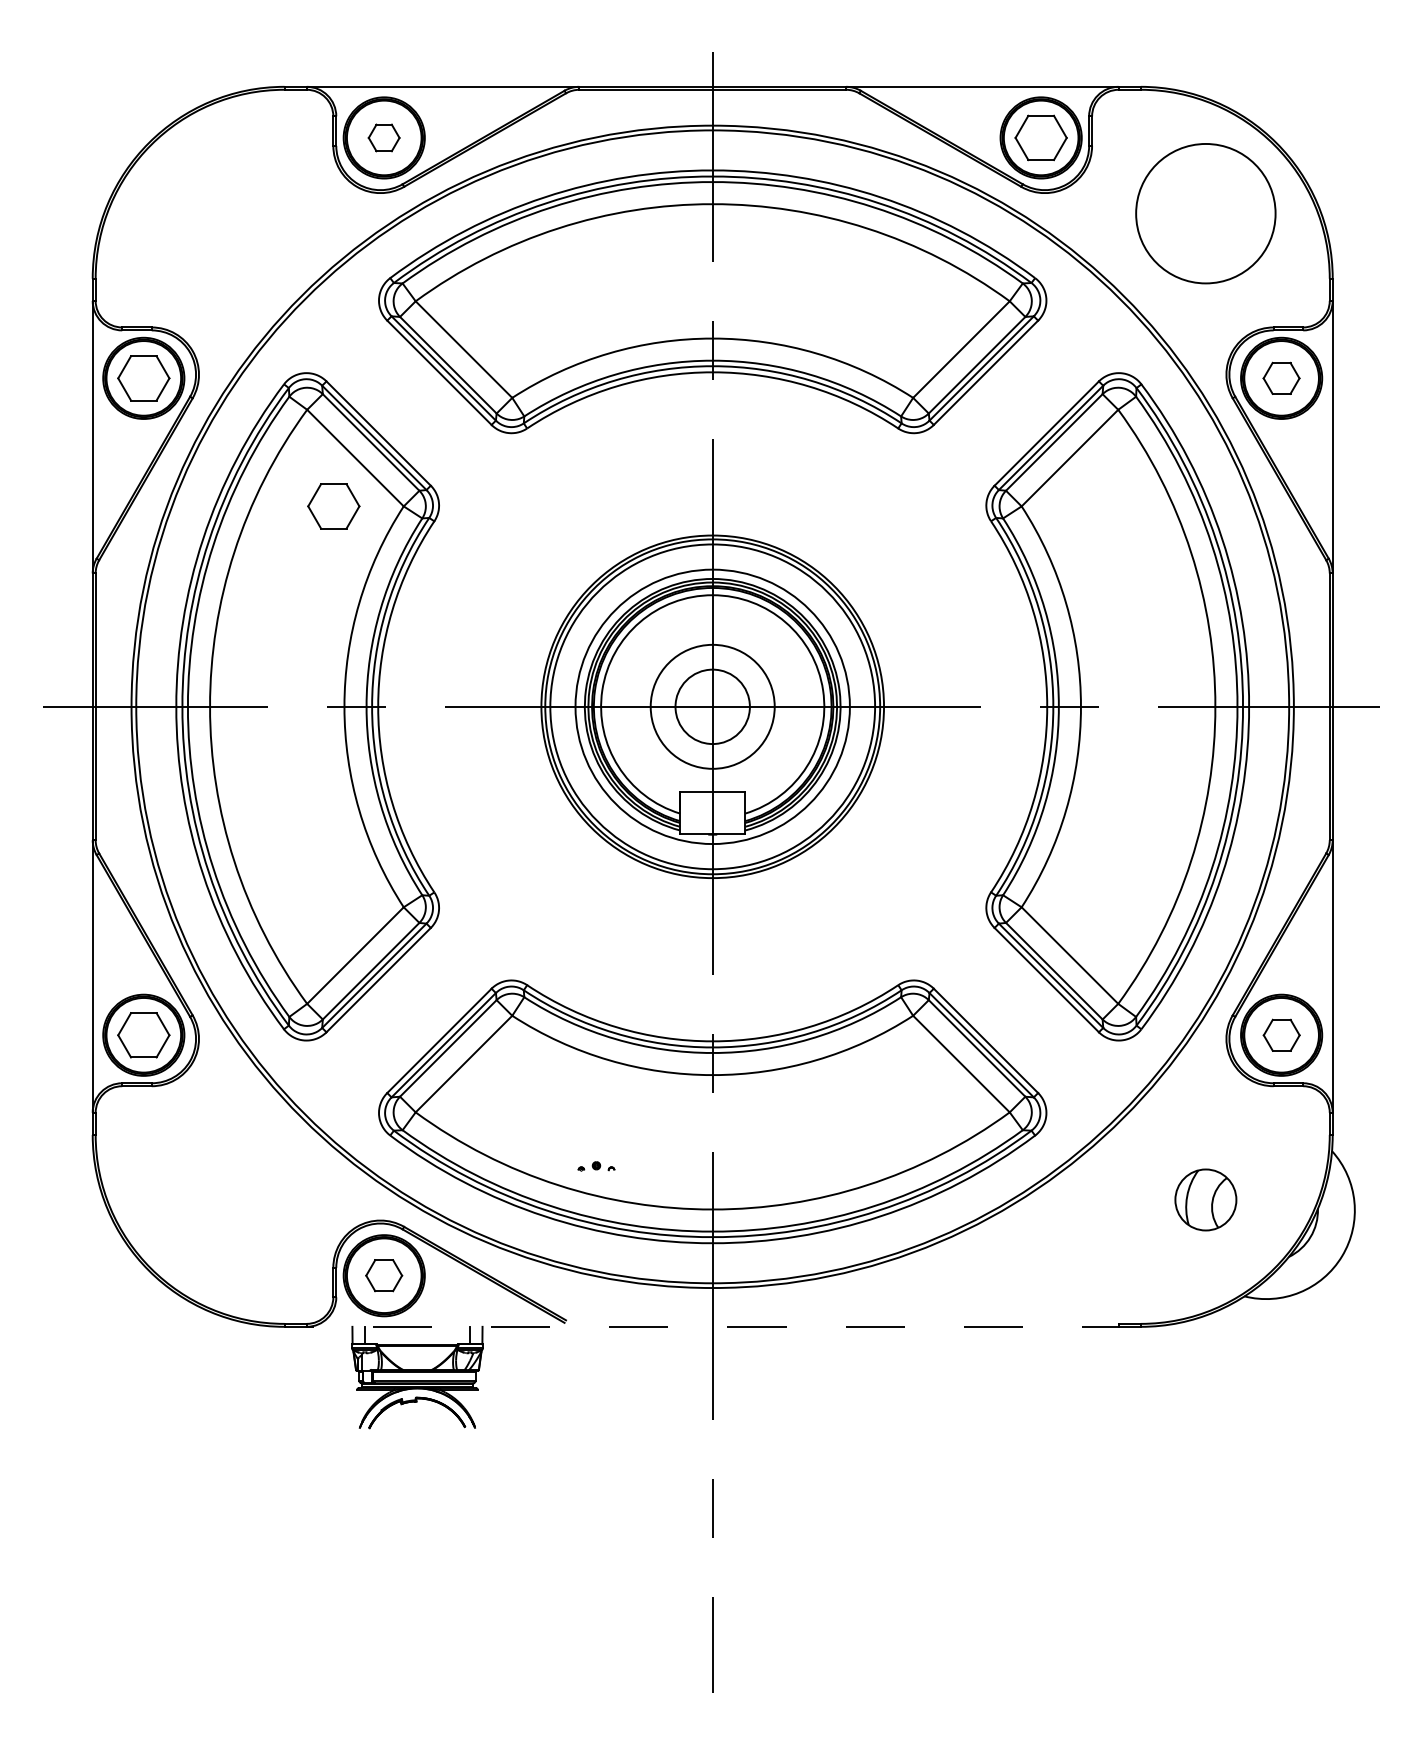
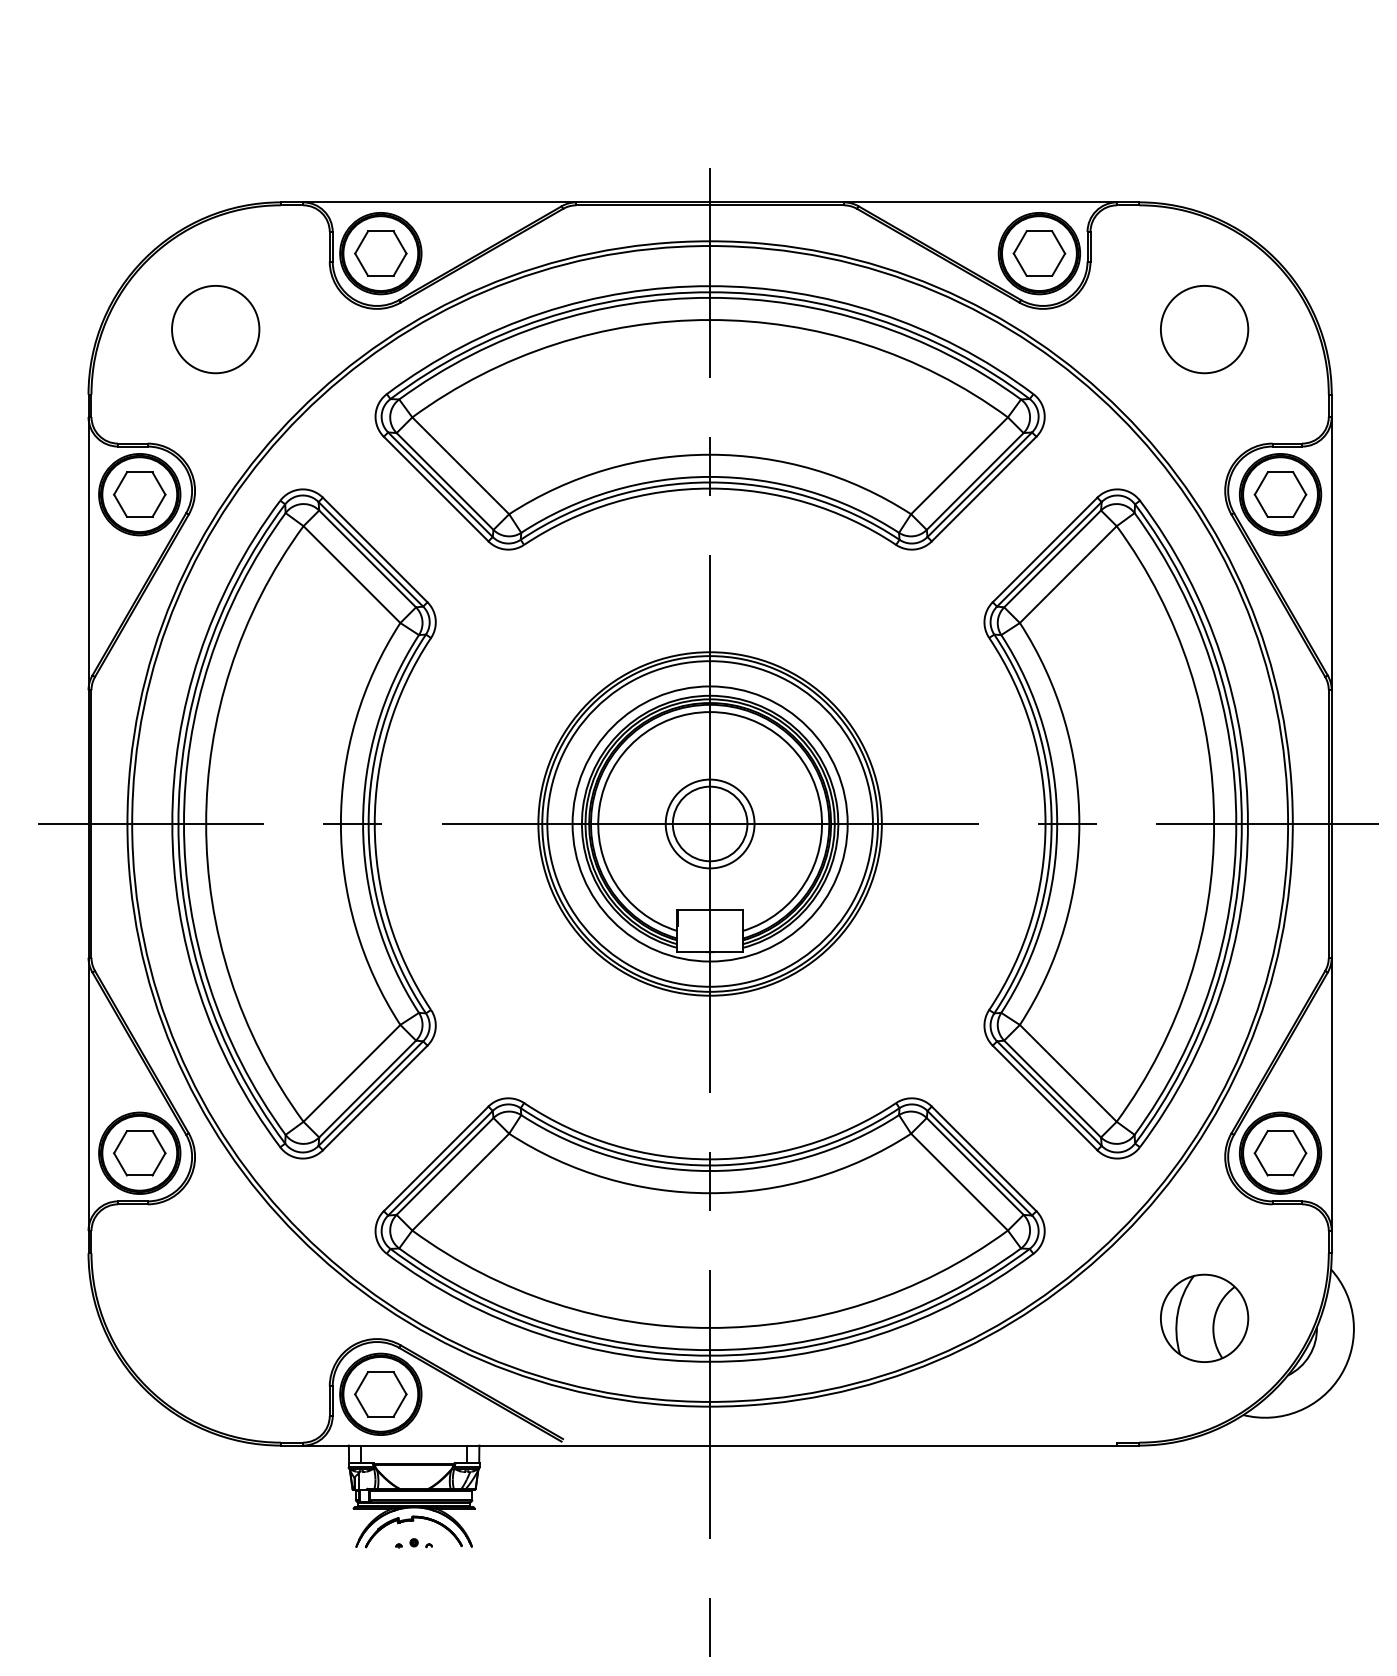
part: (383, 137) -> (380, 253), size x1.67
circle: (219, 213) -> (215, 329), added
circle: (1205, 213) -> (1204, 329), size x0.62
part: (1281, 378) -> (1280, 494), size x1.43
part: (333, 506) -> (329, 623), removed
circle: (712, 706) -> (709, 823), size x0.71
part: (1281, 1035) -> (1280, 1153), size x1.43
part: (596, 1166) -> (414, 1543), moved
part: (1205, 1199) -> (1204, 1317), size x1.43
part: (383, 1275) -> (380, 1394), size x1.43
line: (712, 1326) -> (709, 1445), dashed -> solid

